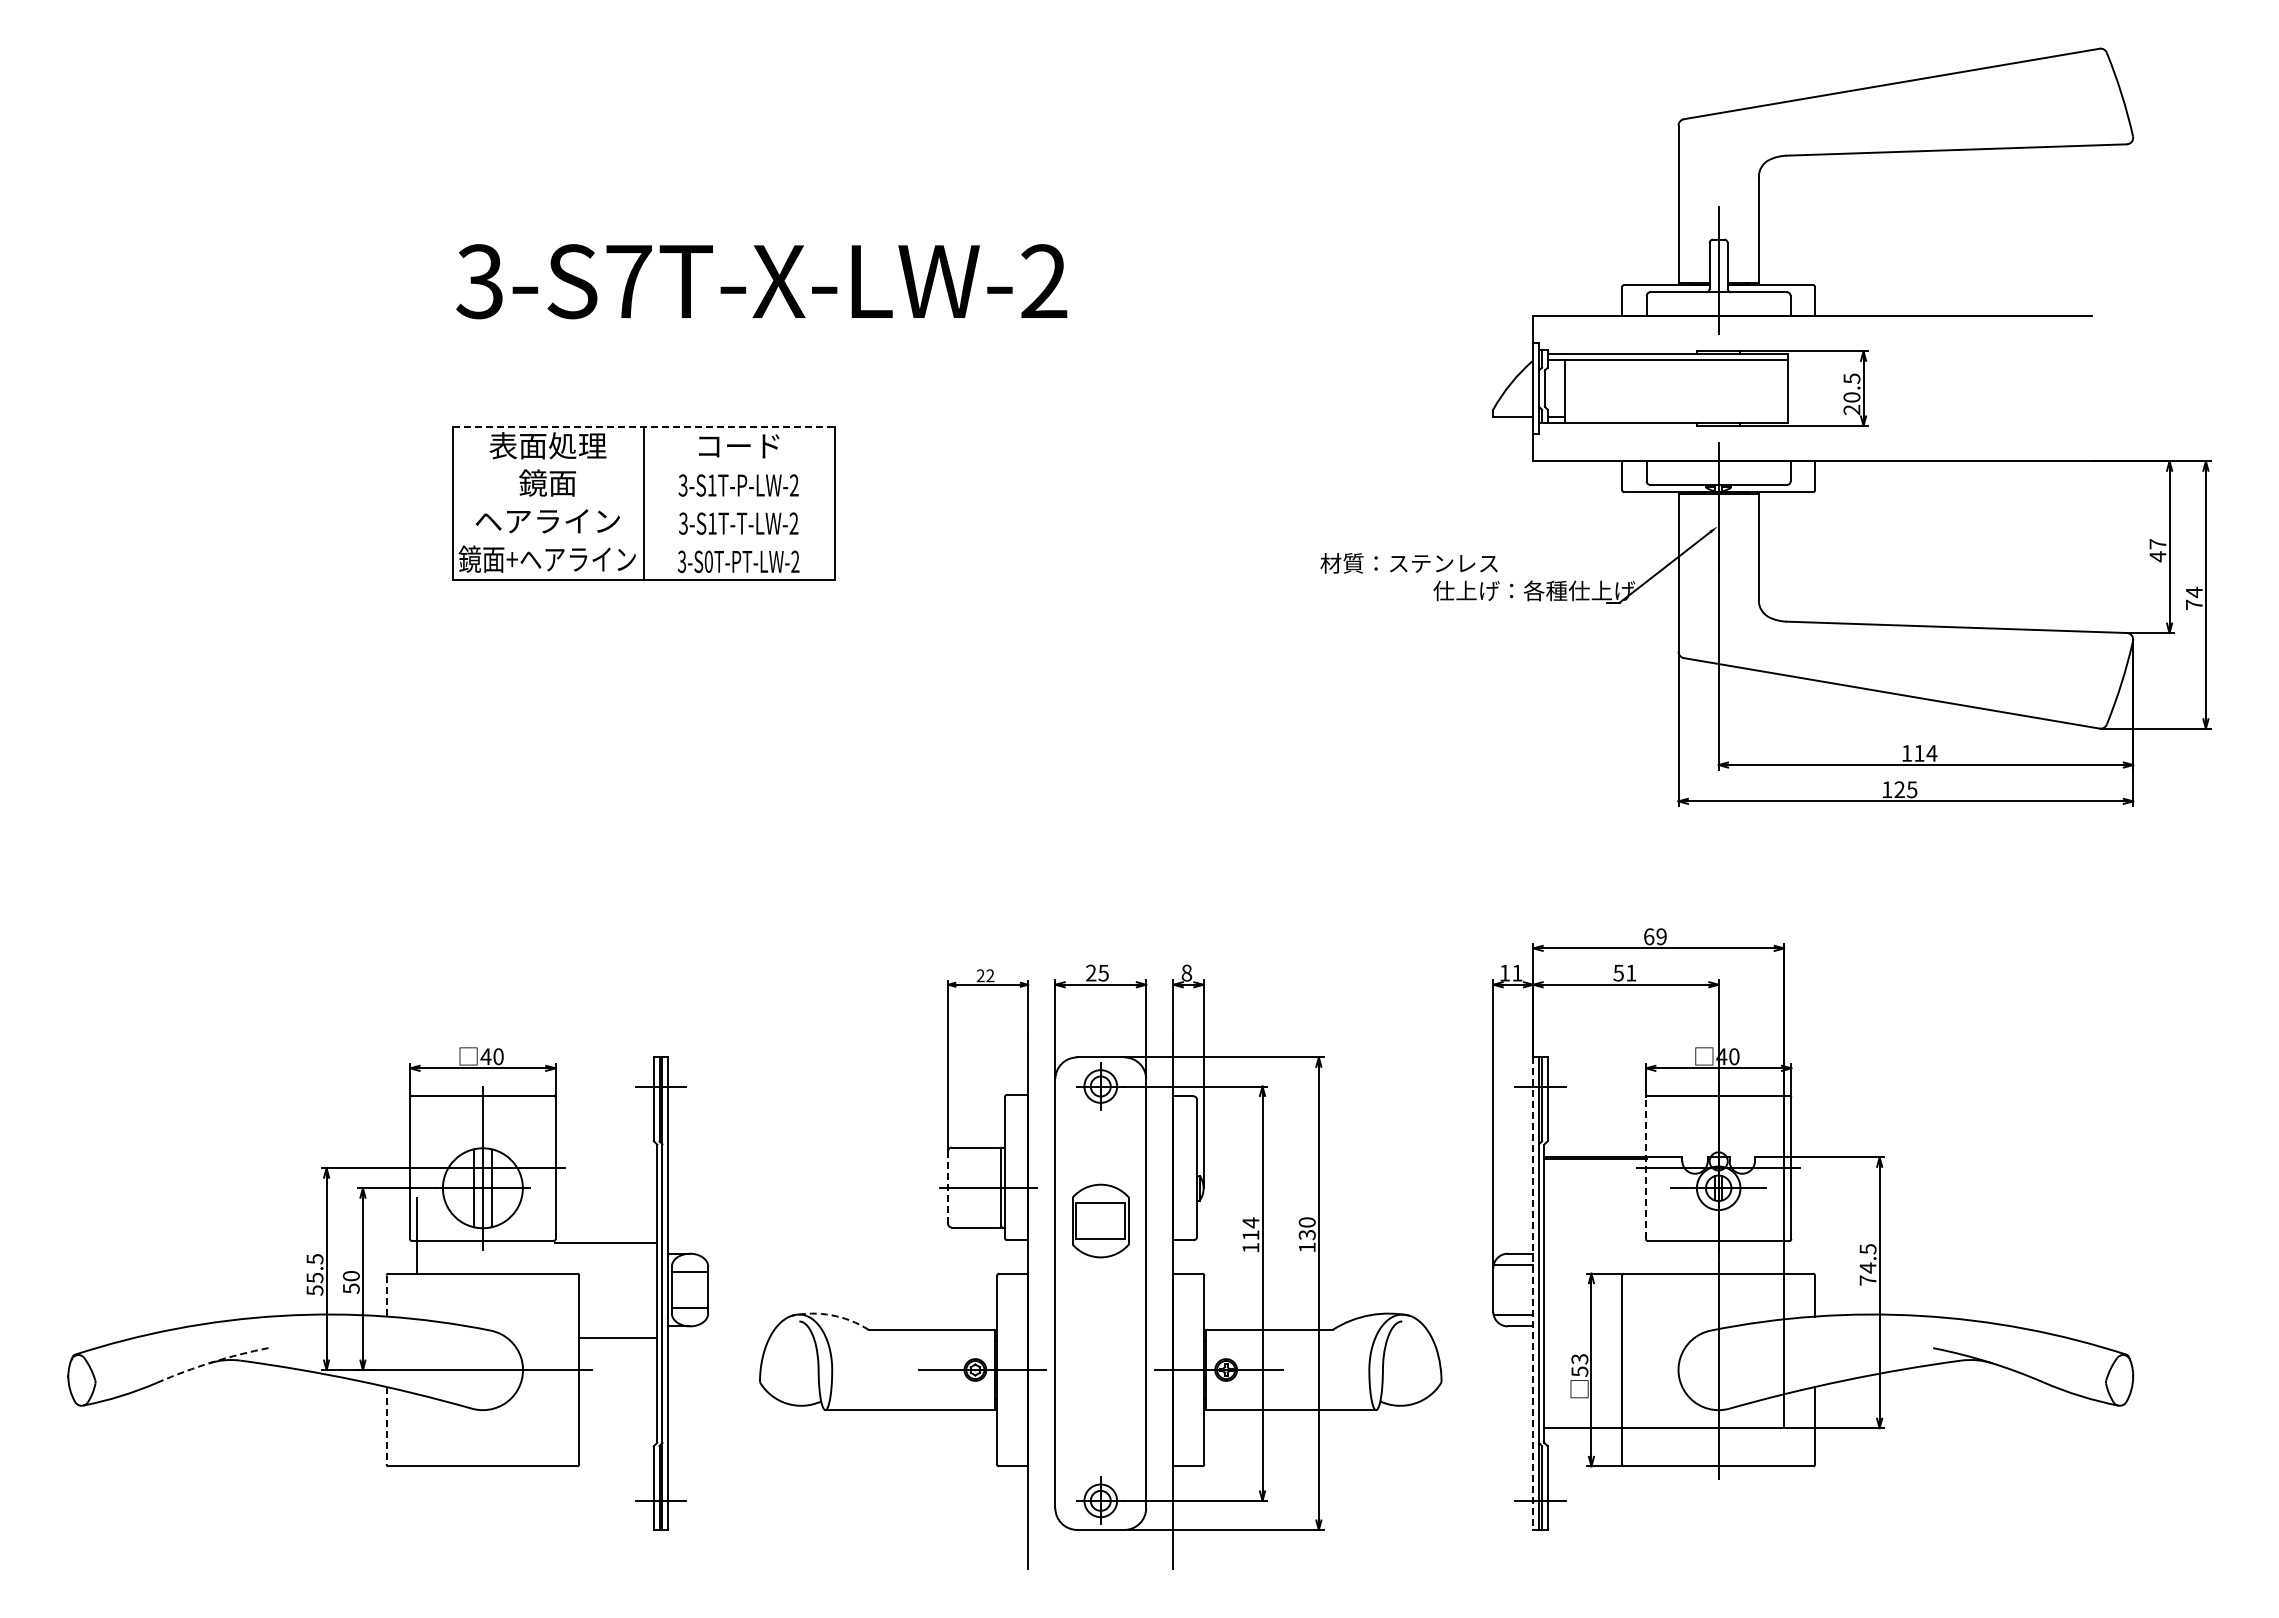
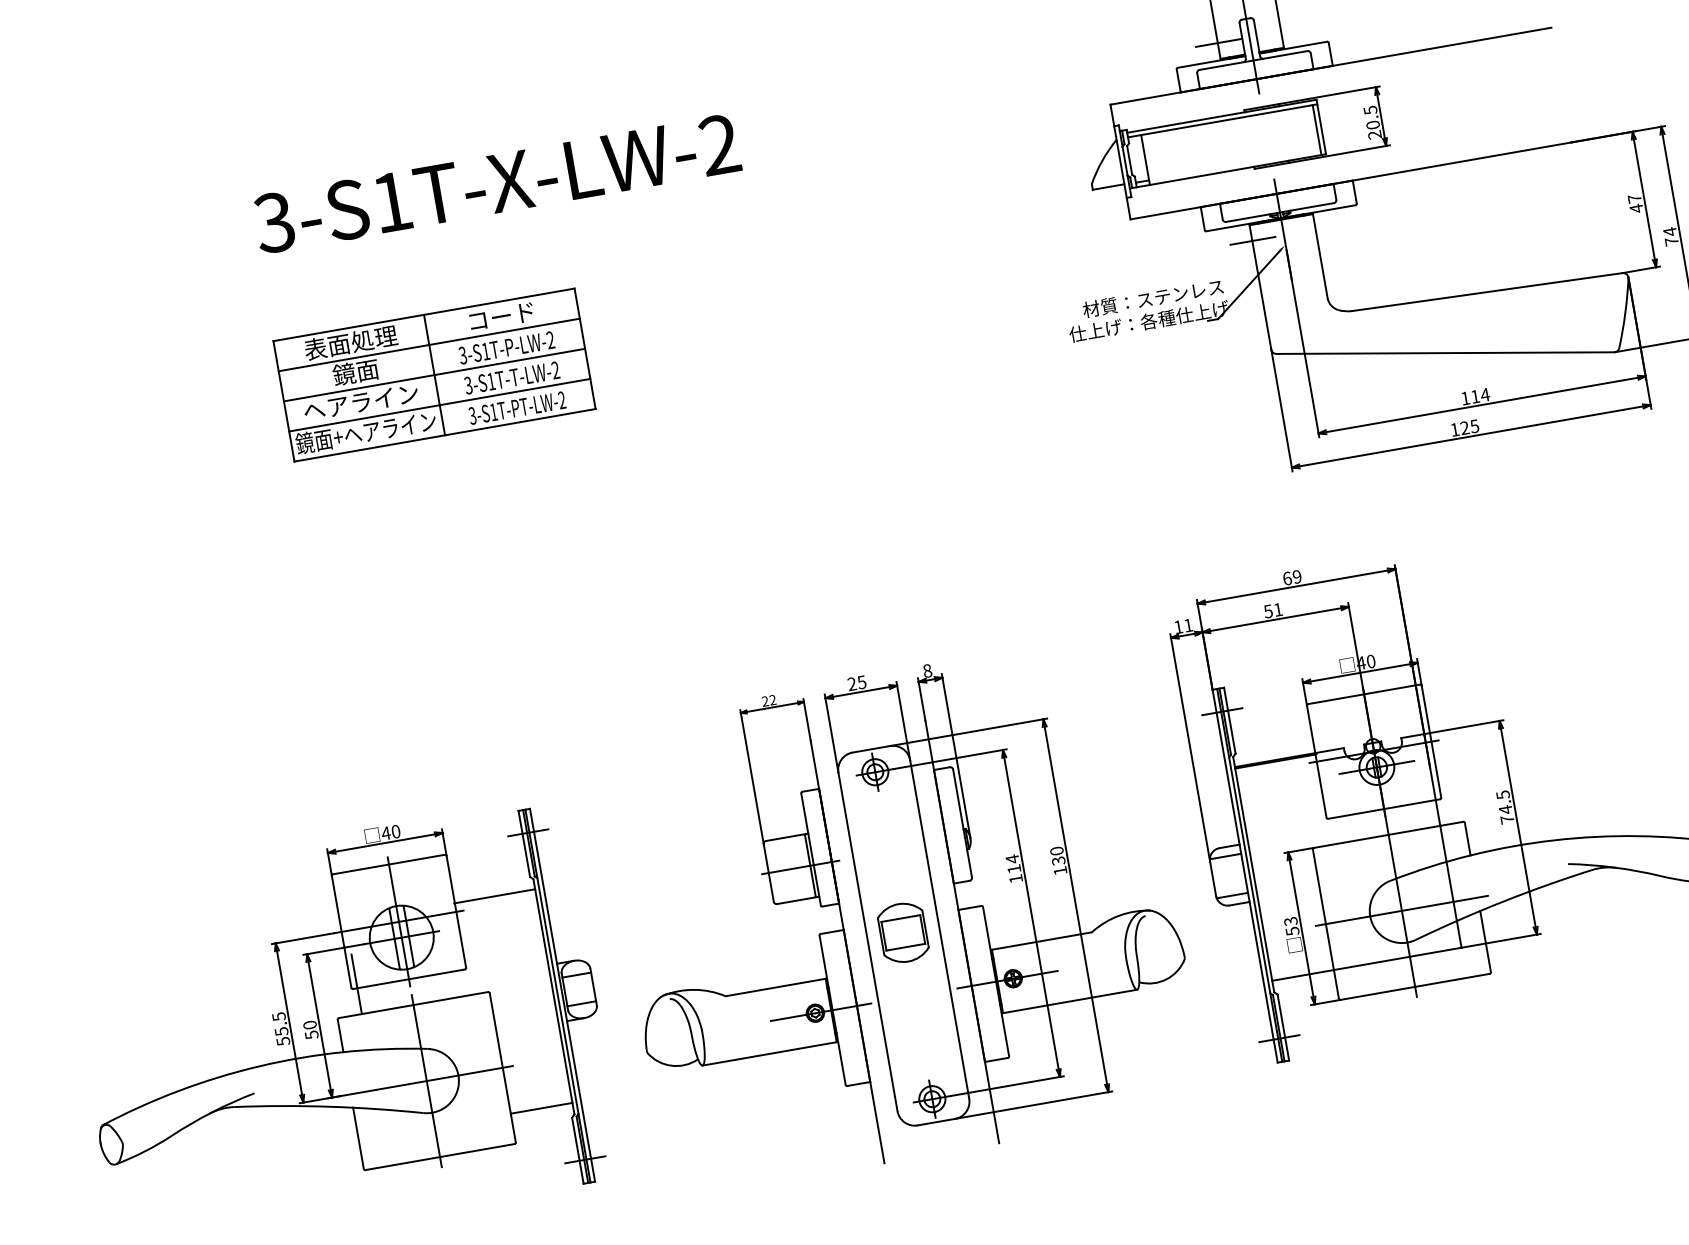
line: (1678, 263) -> (1217, 43), added
text: (628, 281) -> (391, 202), 3-S7T-X-LW-2 -> 3-S1T-X-LW-2
line: (1781, 391) -> (1316, 130), added
line: (643, 427) -> (423, 315), dashed -> solid
line: (643, 465) -> (428, 345), added
line: (643, 503) -> (434, 375), added
line: (1678, 514) -> (1252, 241), added
line: (643, 541) -> (439, 405), added
text: (708, 561) -> (493, 412), 3-S0T-PT-LW-2 -> 3-S1T-PT-LW-2
text: (1408, 563) -> (1152, 298), moved
line: (1645, 1168) -> (1316, 761), dashed -> solid
line: (948, 1188) -> (769, 873), dashed -> solid
part: (1100, 1220) -> (903, 932), moved
line: (605, 1243) -> (494, 896), moved
line: (1533, 1294) -> (1245, 876), dashed -> solid
line: (386, 1296) -> (340, 1036), dashed -> solid
arc: (831, 1315) -> (694, 990), dashed -> solid
line: (618, 1338) -> (541, 1108), moved
arc: (212, 1362) -> (212, 1112), dashed -> solid
line: (482, 1369) -> (426, 1080), added
line: (1718, 1370) -> (1401, 911), added
line: (386, 1425) -> (358, 1138), dashed -> solid

